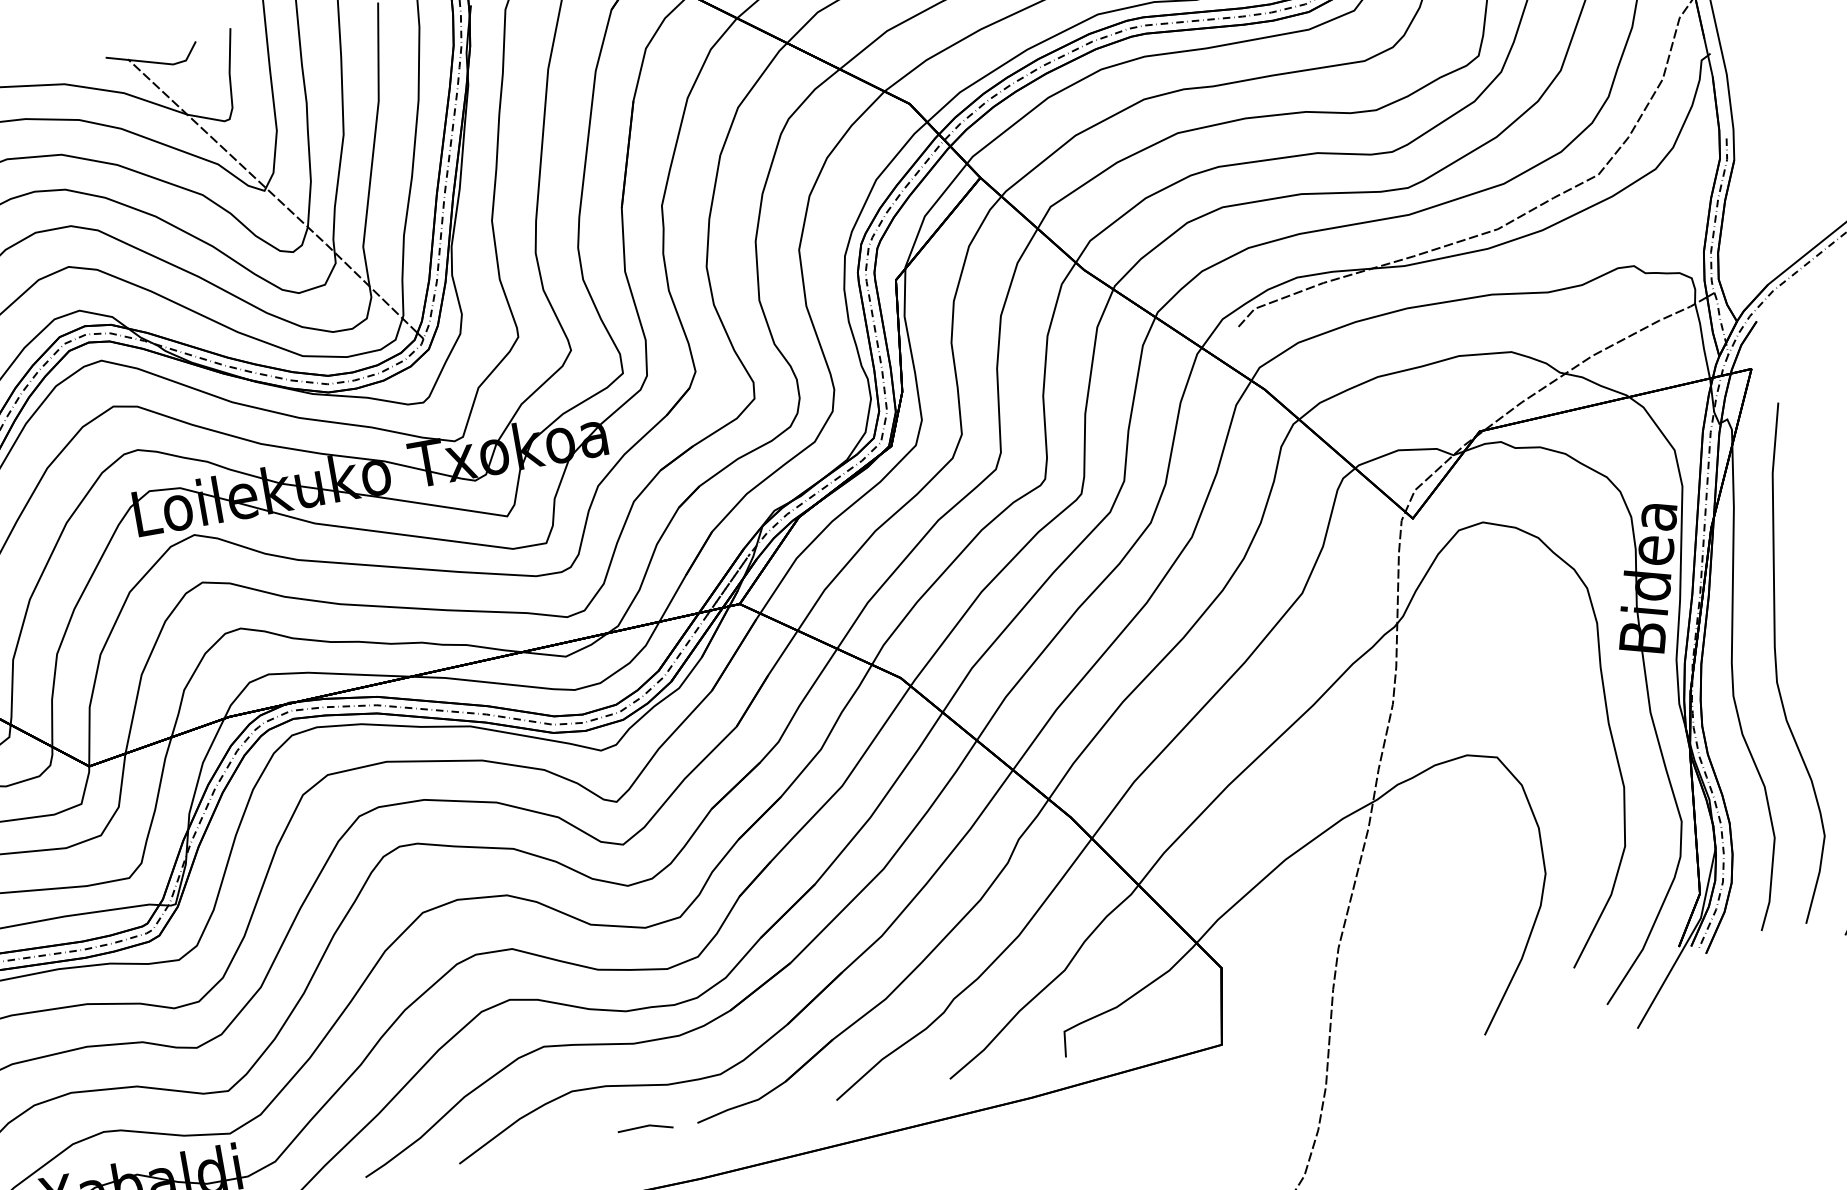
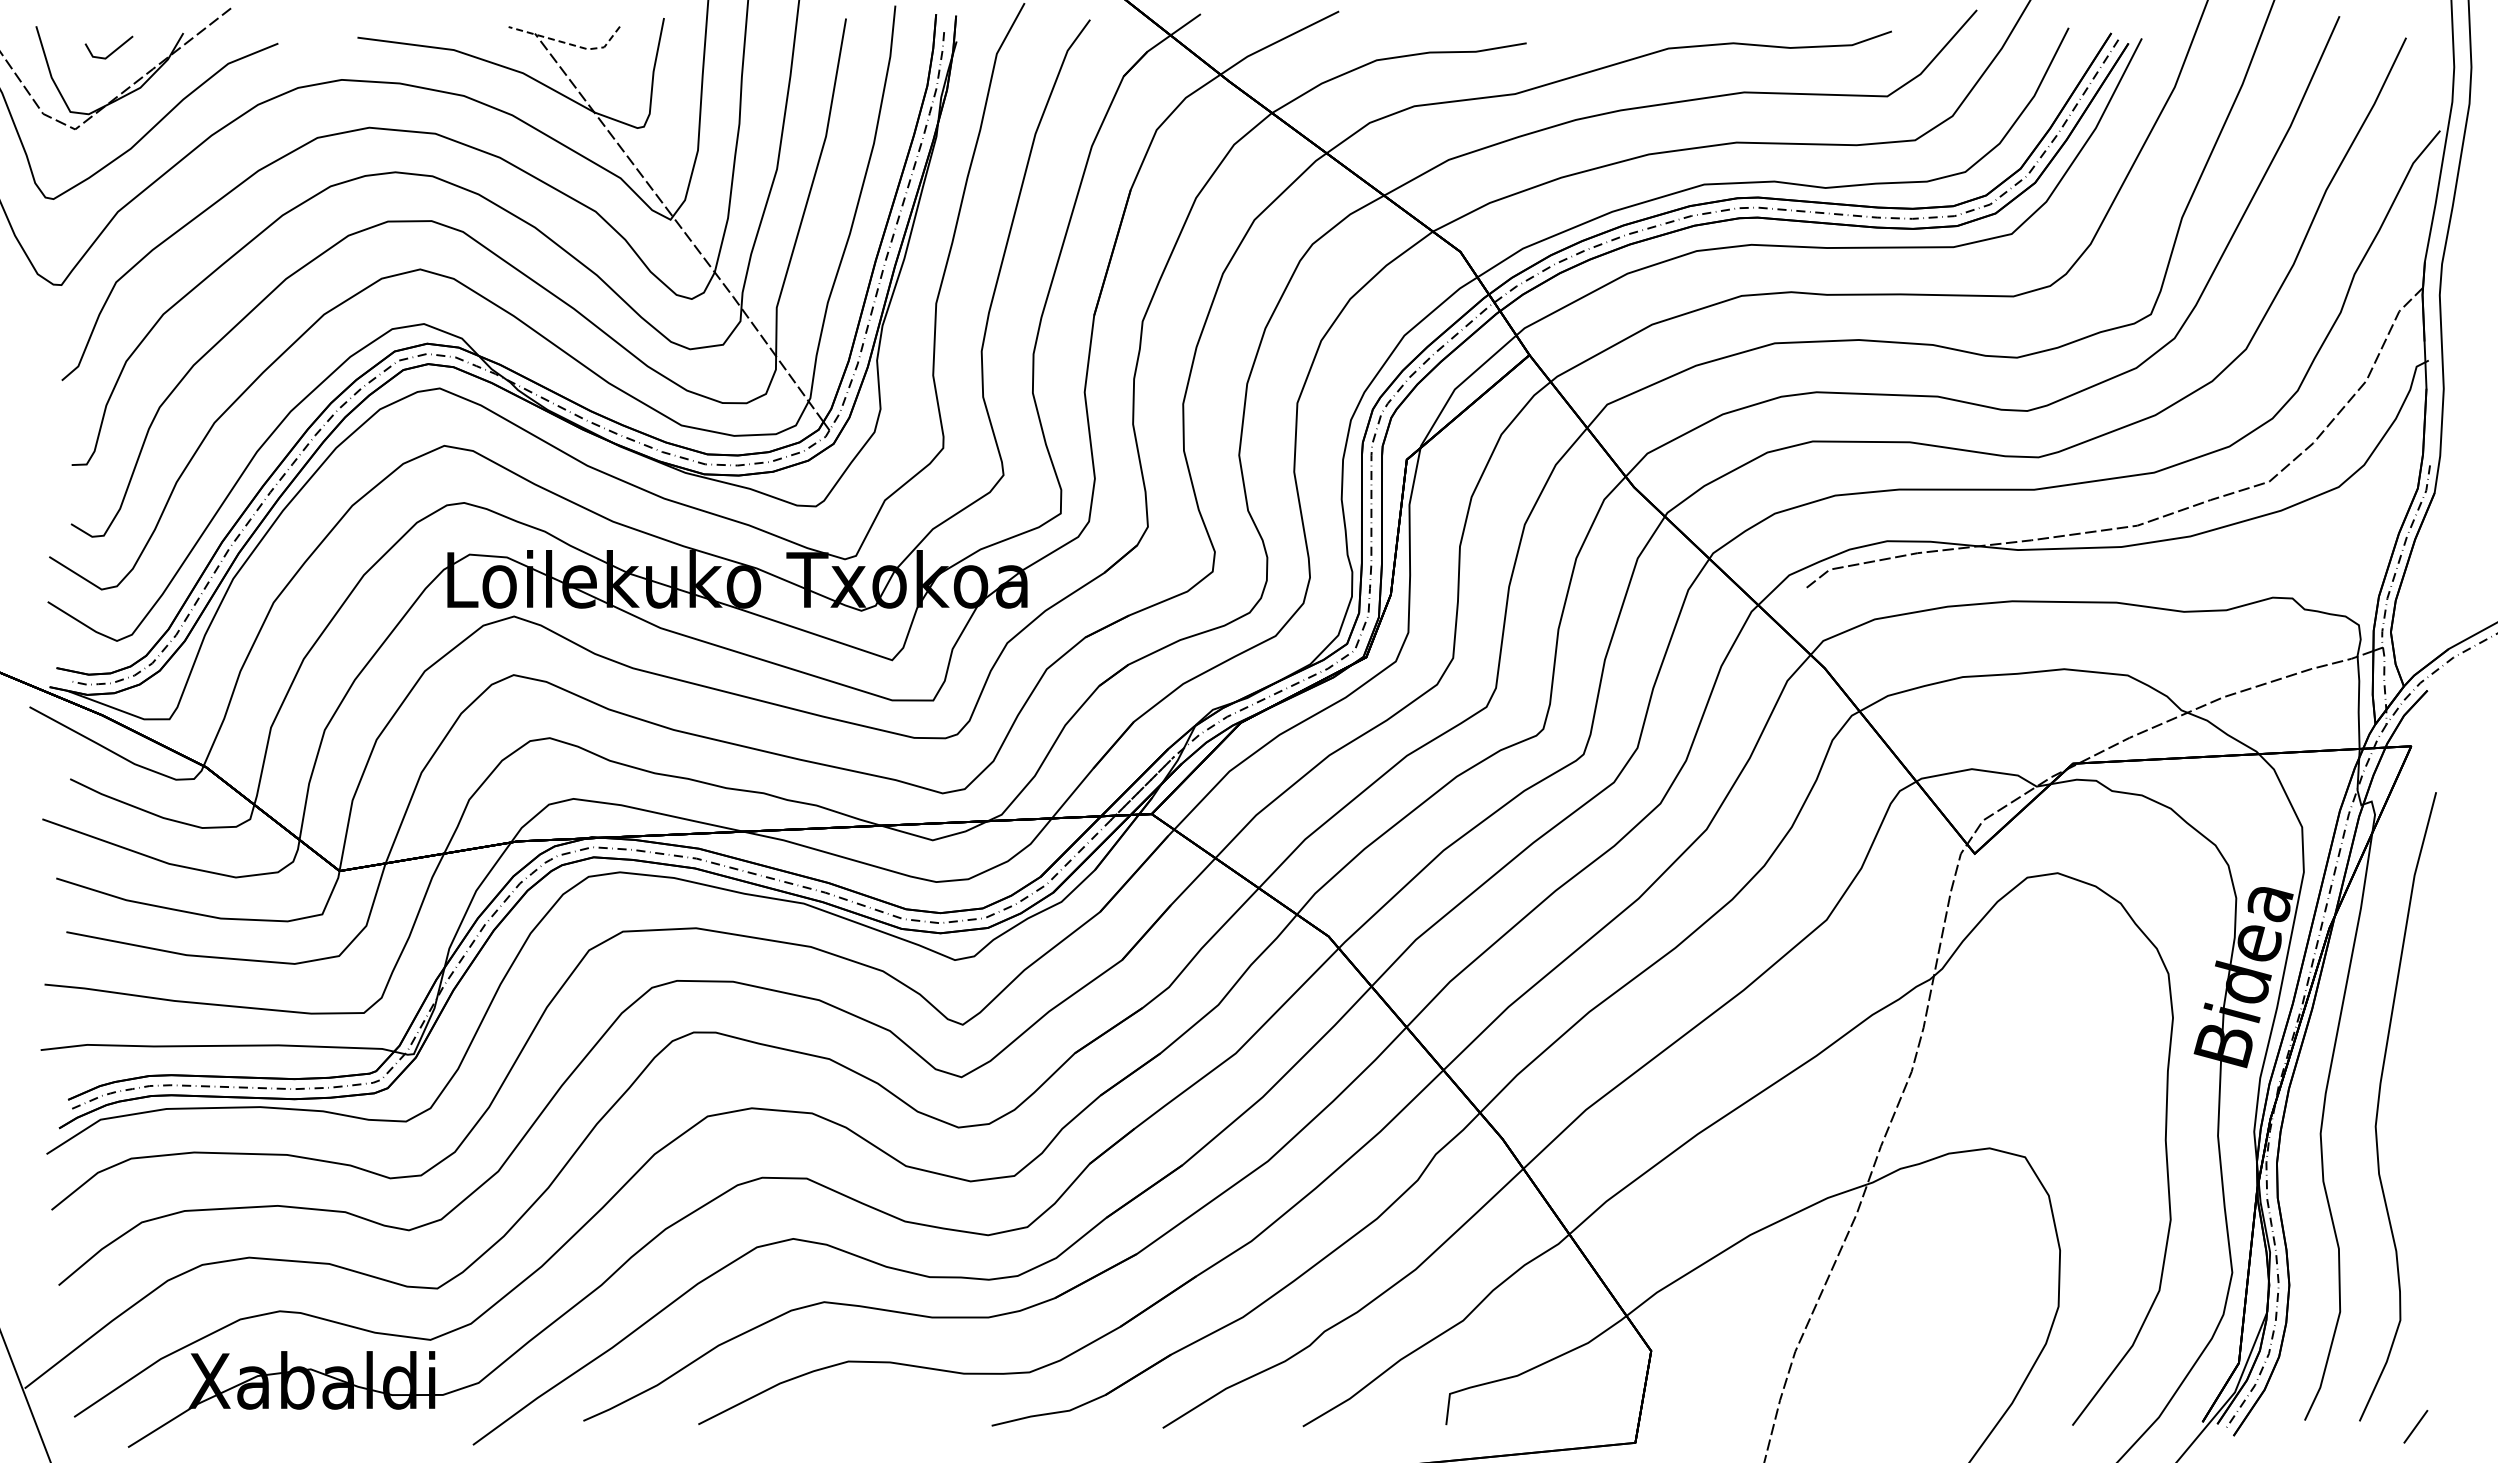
line: (157, 63) -> (569, 44), solid -> dashed
line: (645, 1126) -> (928, 1419), removed

